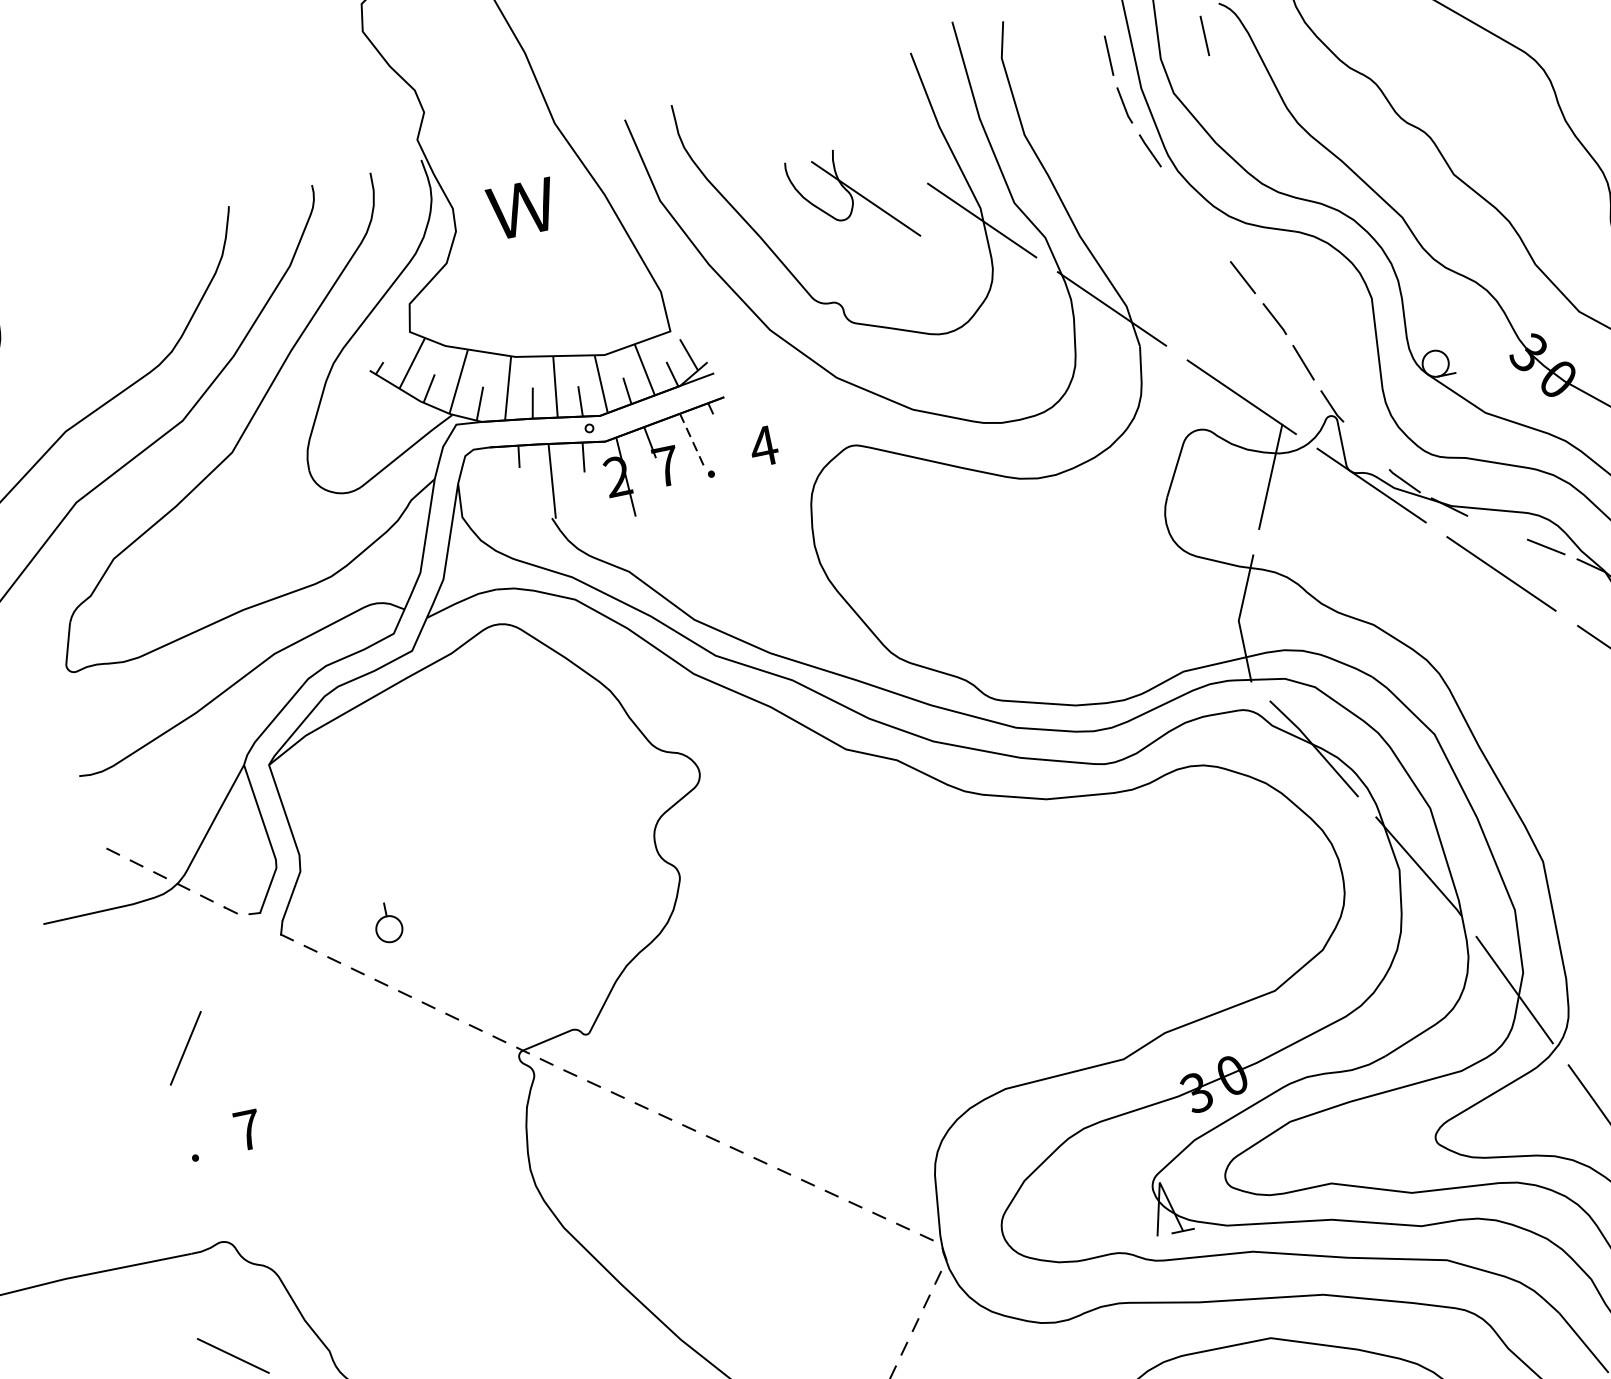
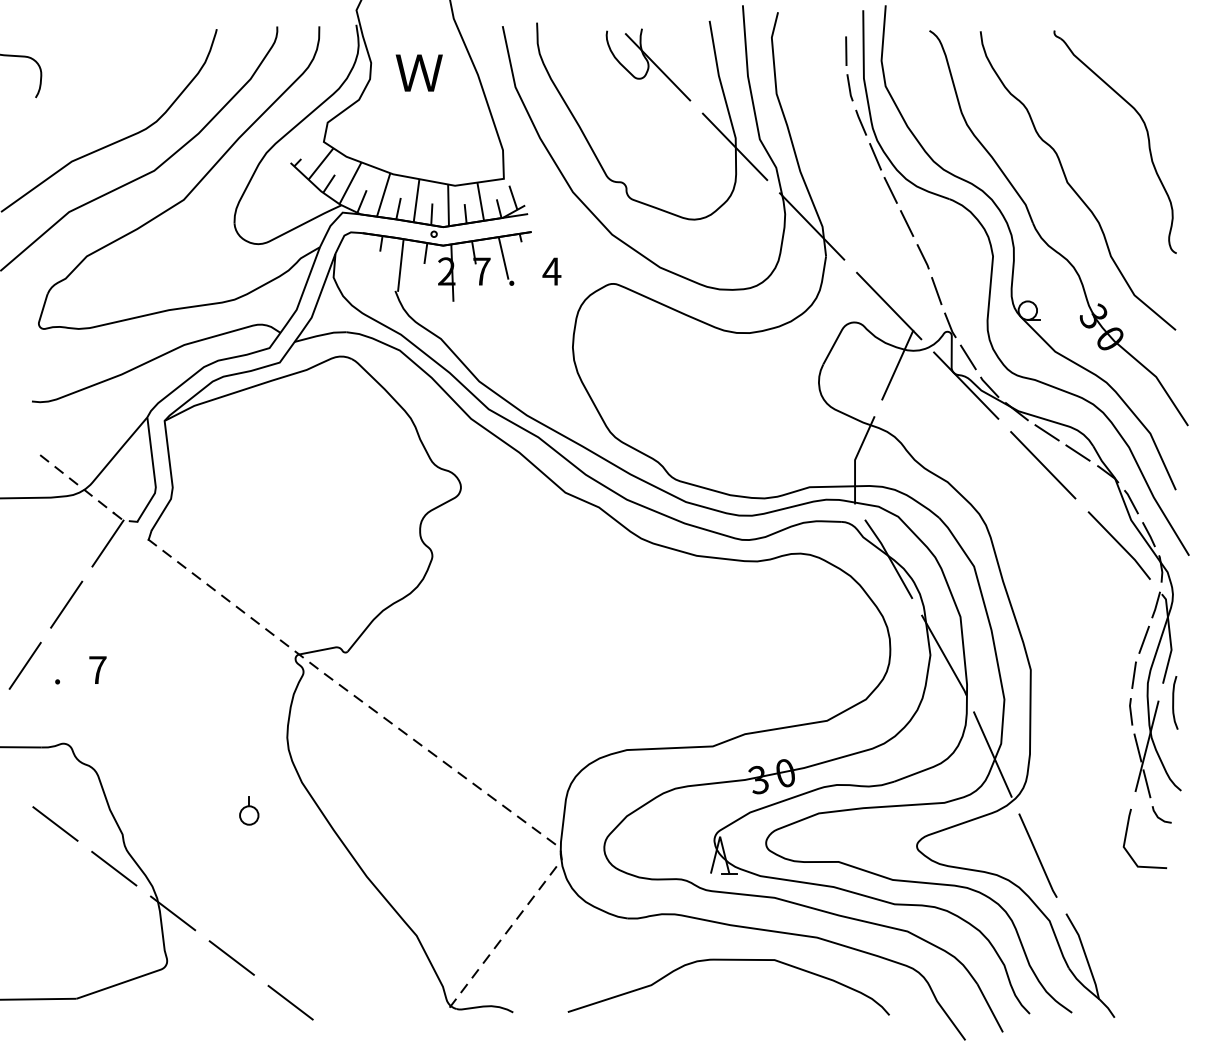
line: (1204, 34) -> (915, 50), removed
line: (1179, 193) -> (875, 156), added
part: (852, 197) -> (648, 64), moved
line: (1210, 236) -> (890, 190), added
line: (692, 442) -> (503, 258), dashed -> solid
line: (1366, 445) -> (968, 357), added
line: (1496, 527) -> (1046, 432), added
part: (388, 922) -> (249, 810), moved
line: (224, 951) -> (107, 543), added
line: (144, 1144) -> (24, 665), added

